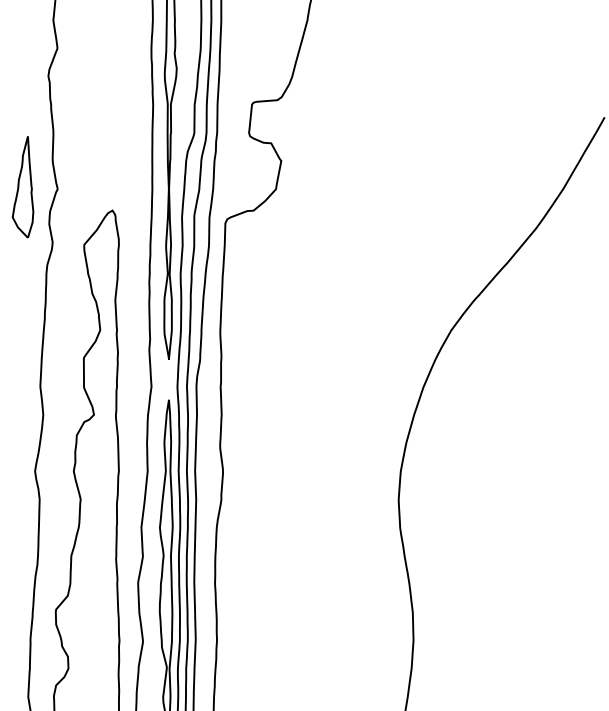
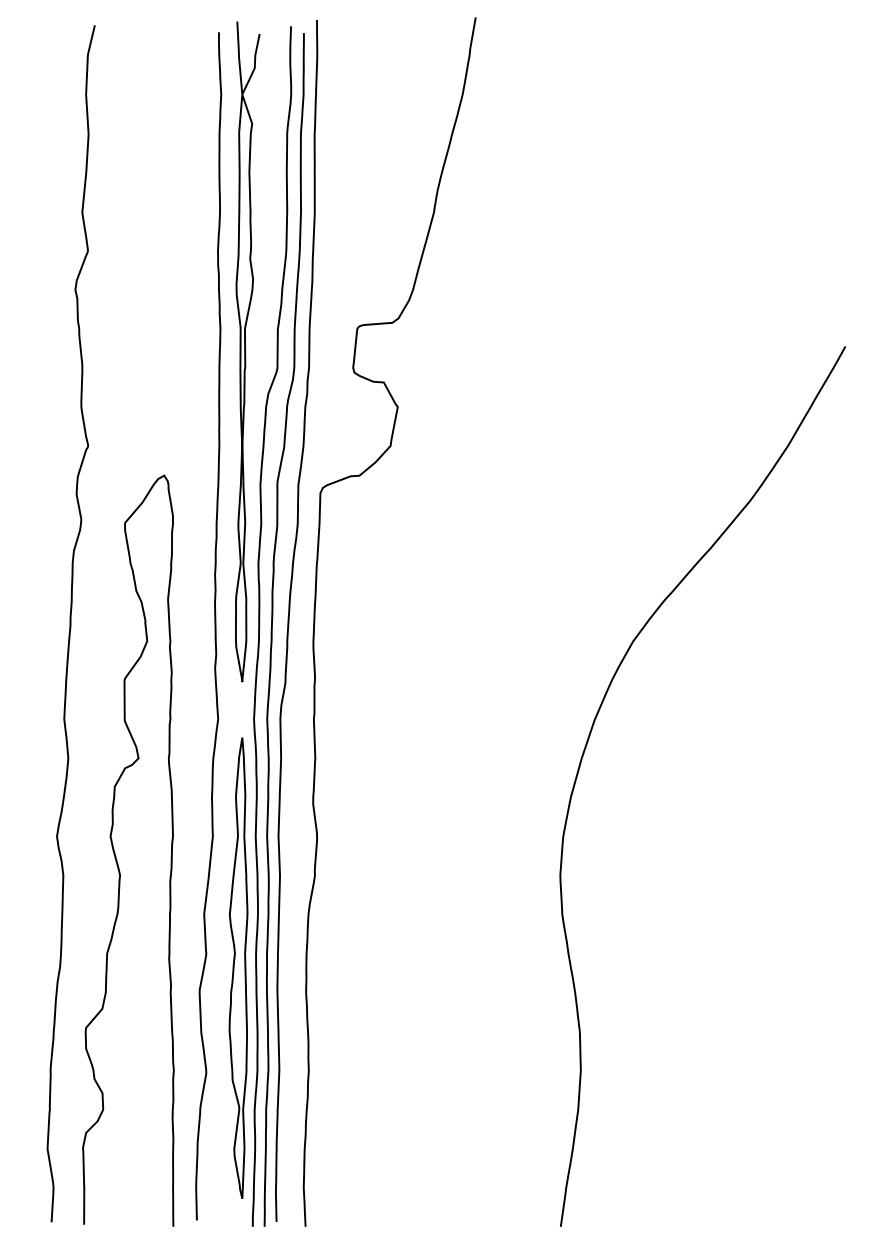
part: (23, 186) -> (40, 442), removed

